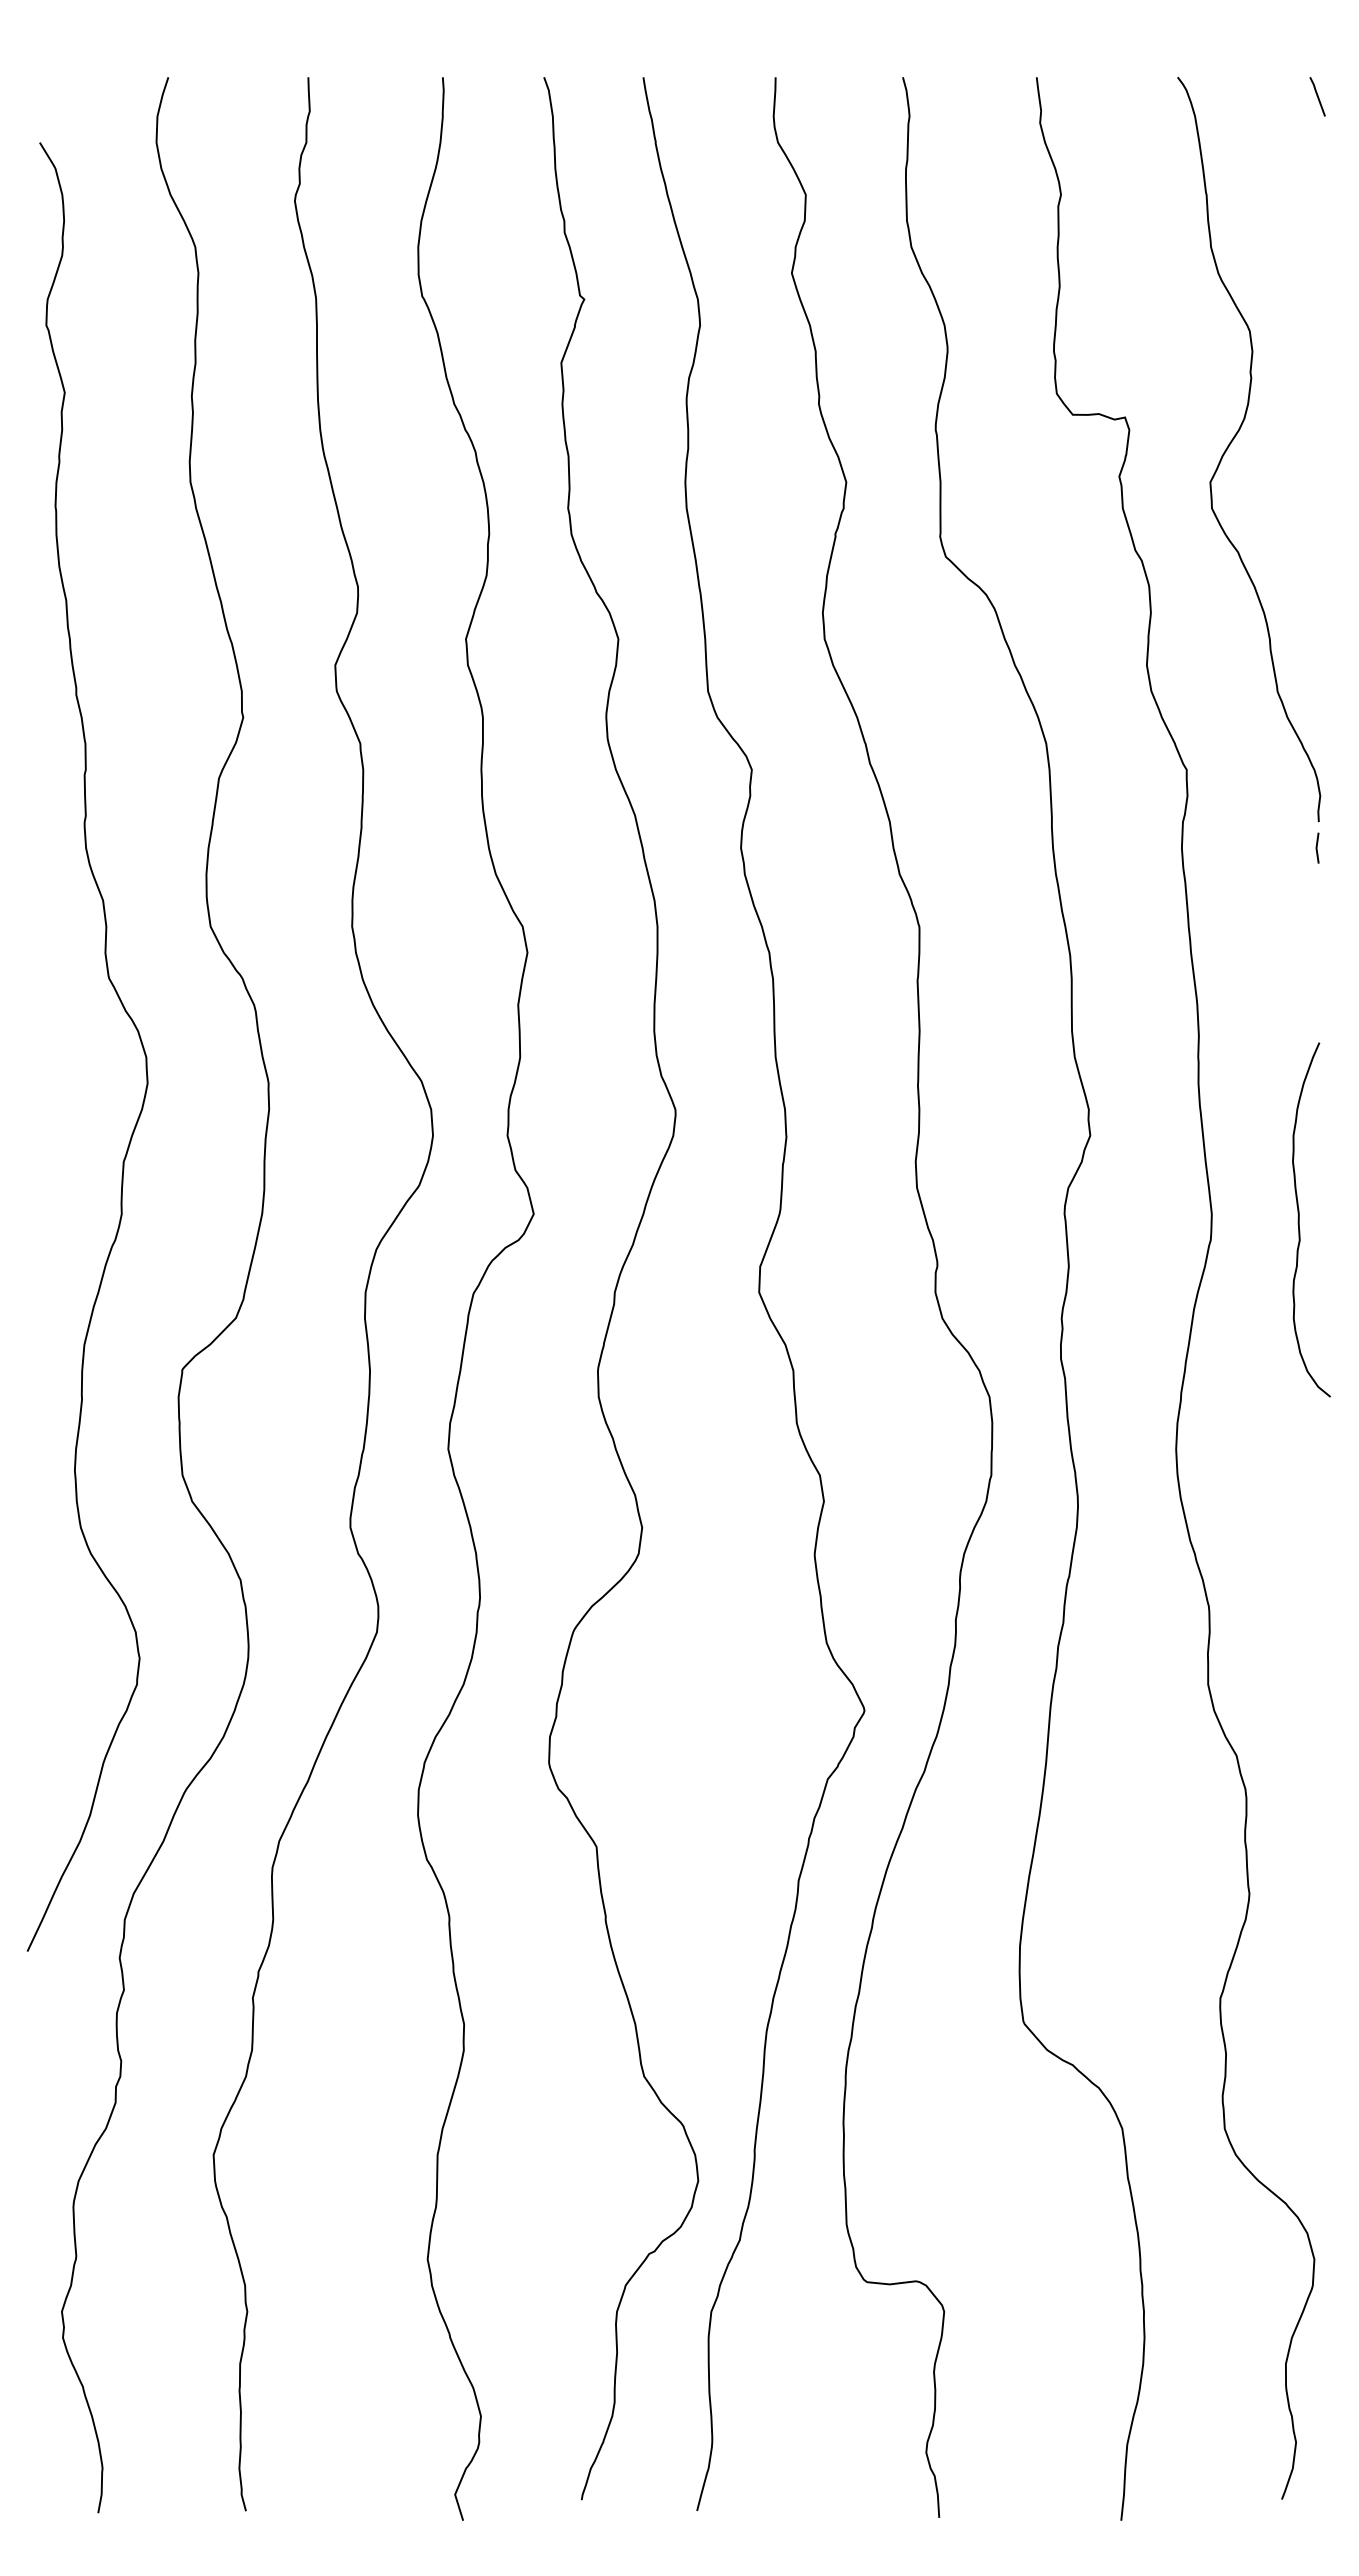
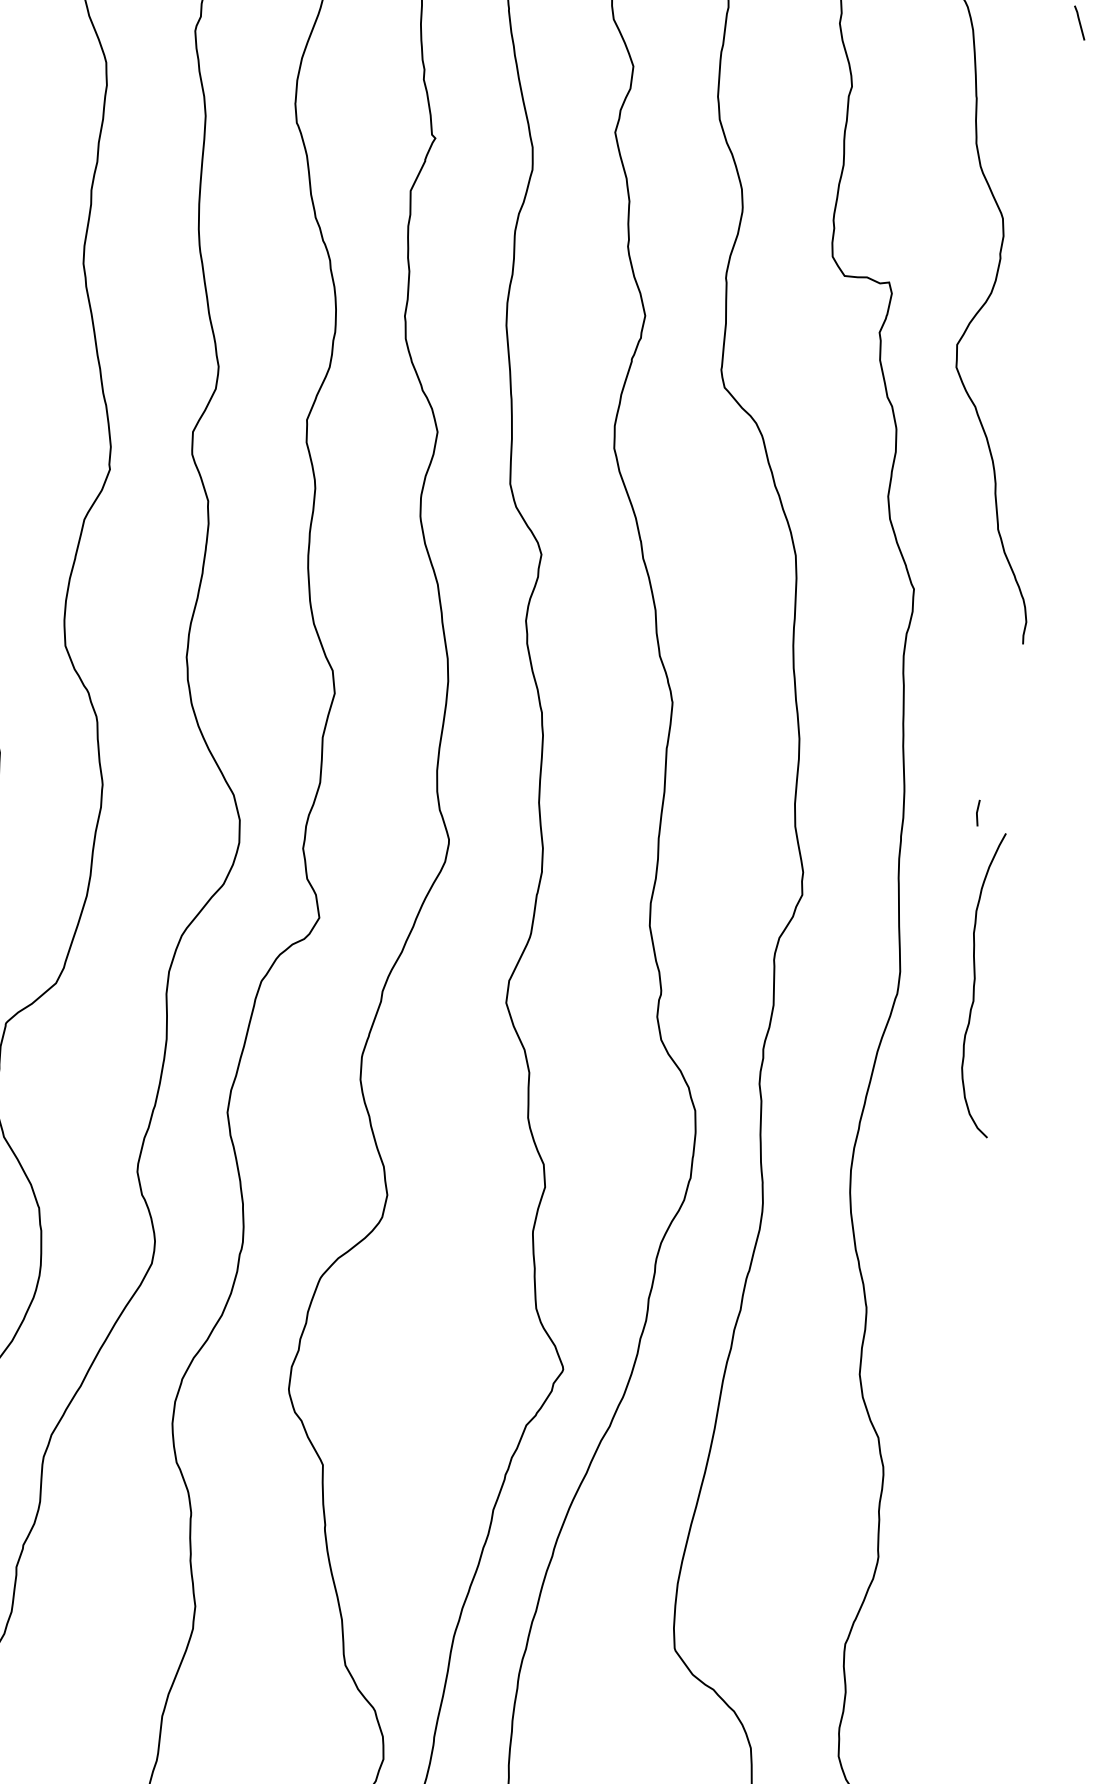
line: (1317, 847) -> (977, 812), moved

